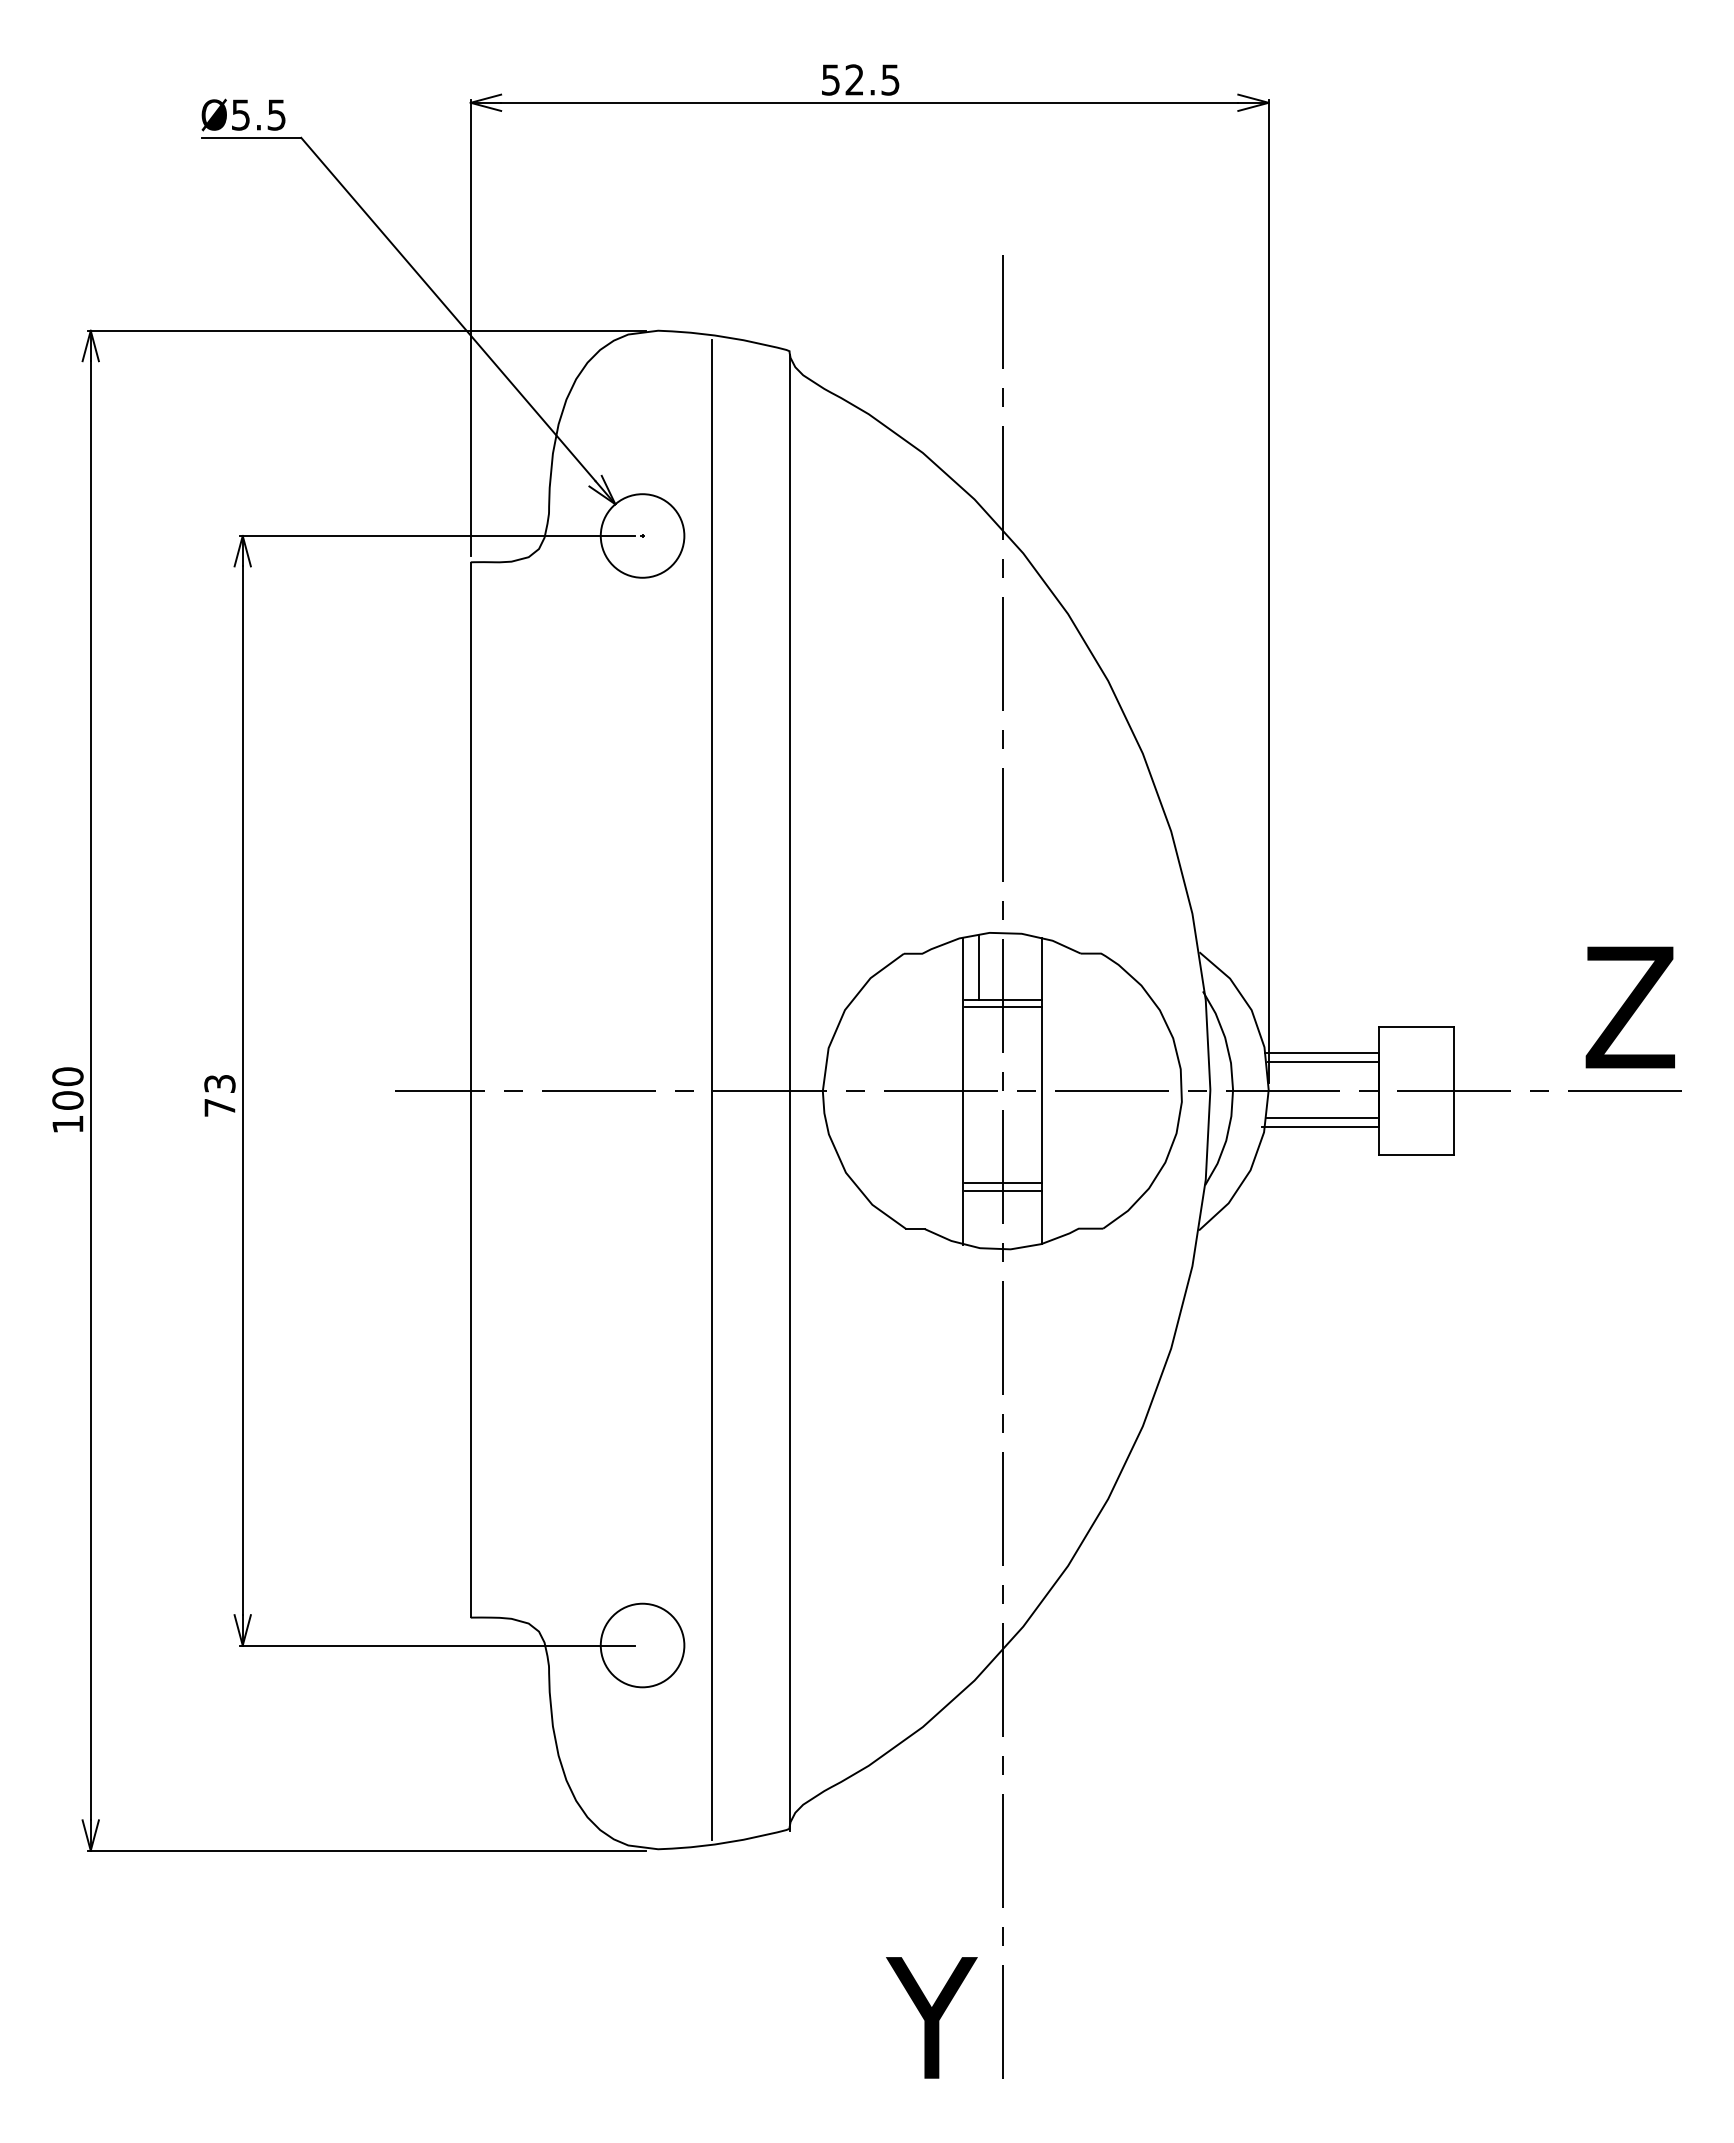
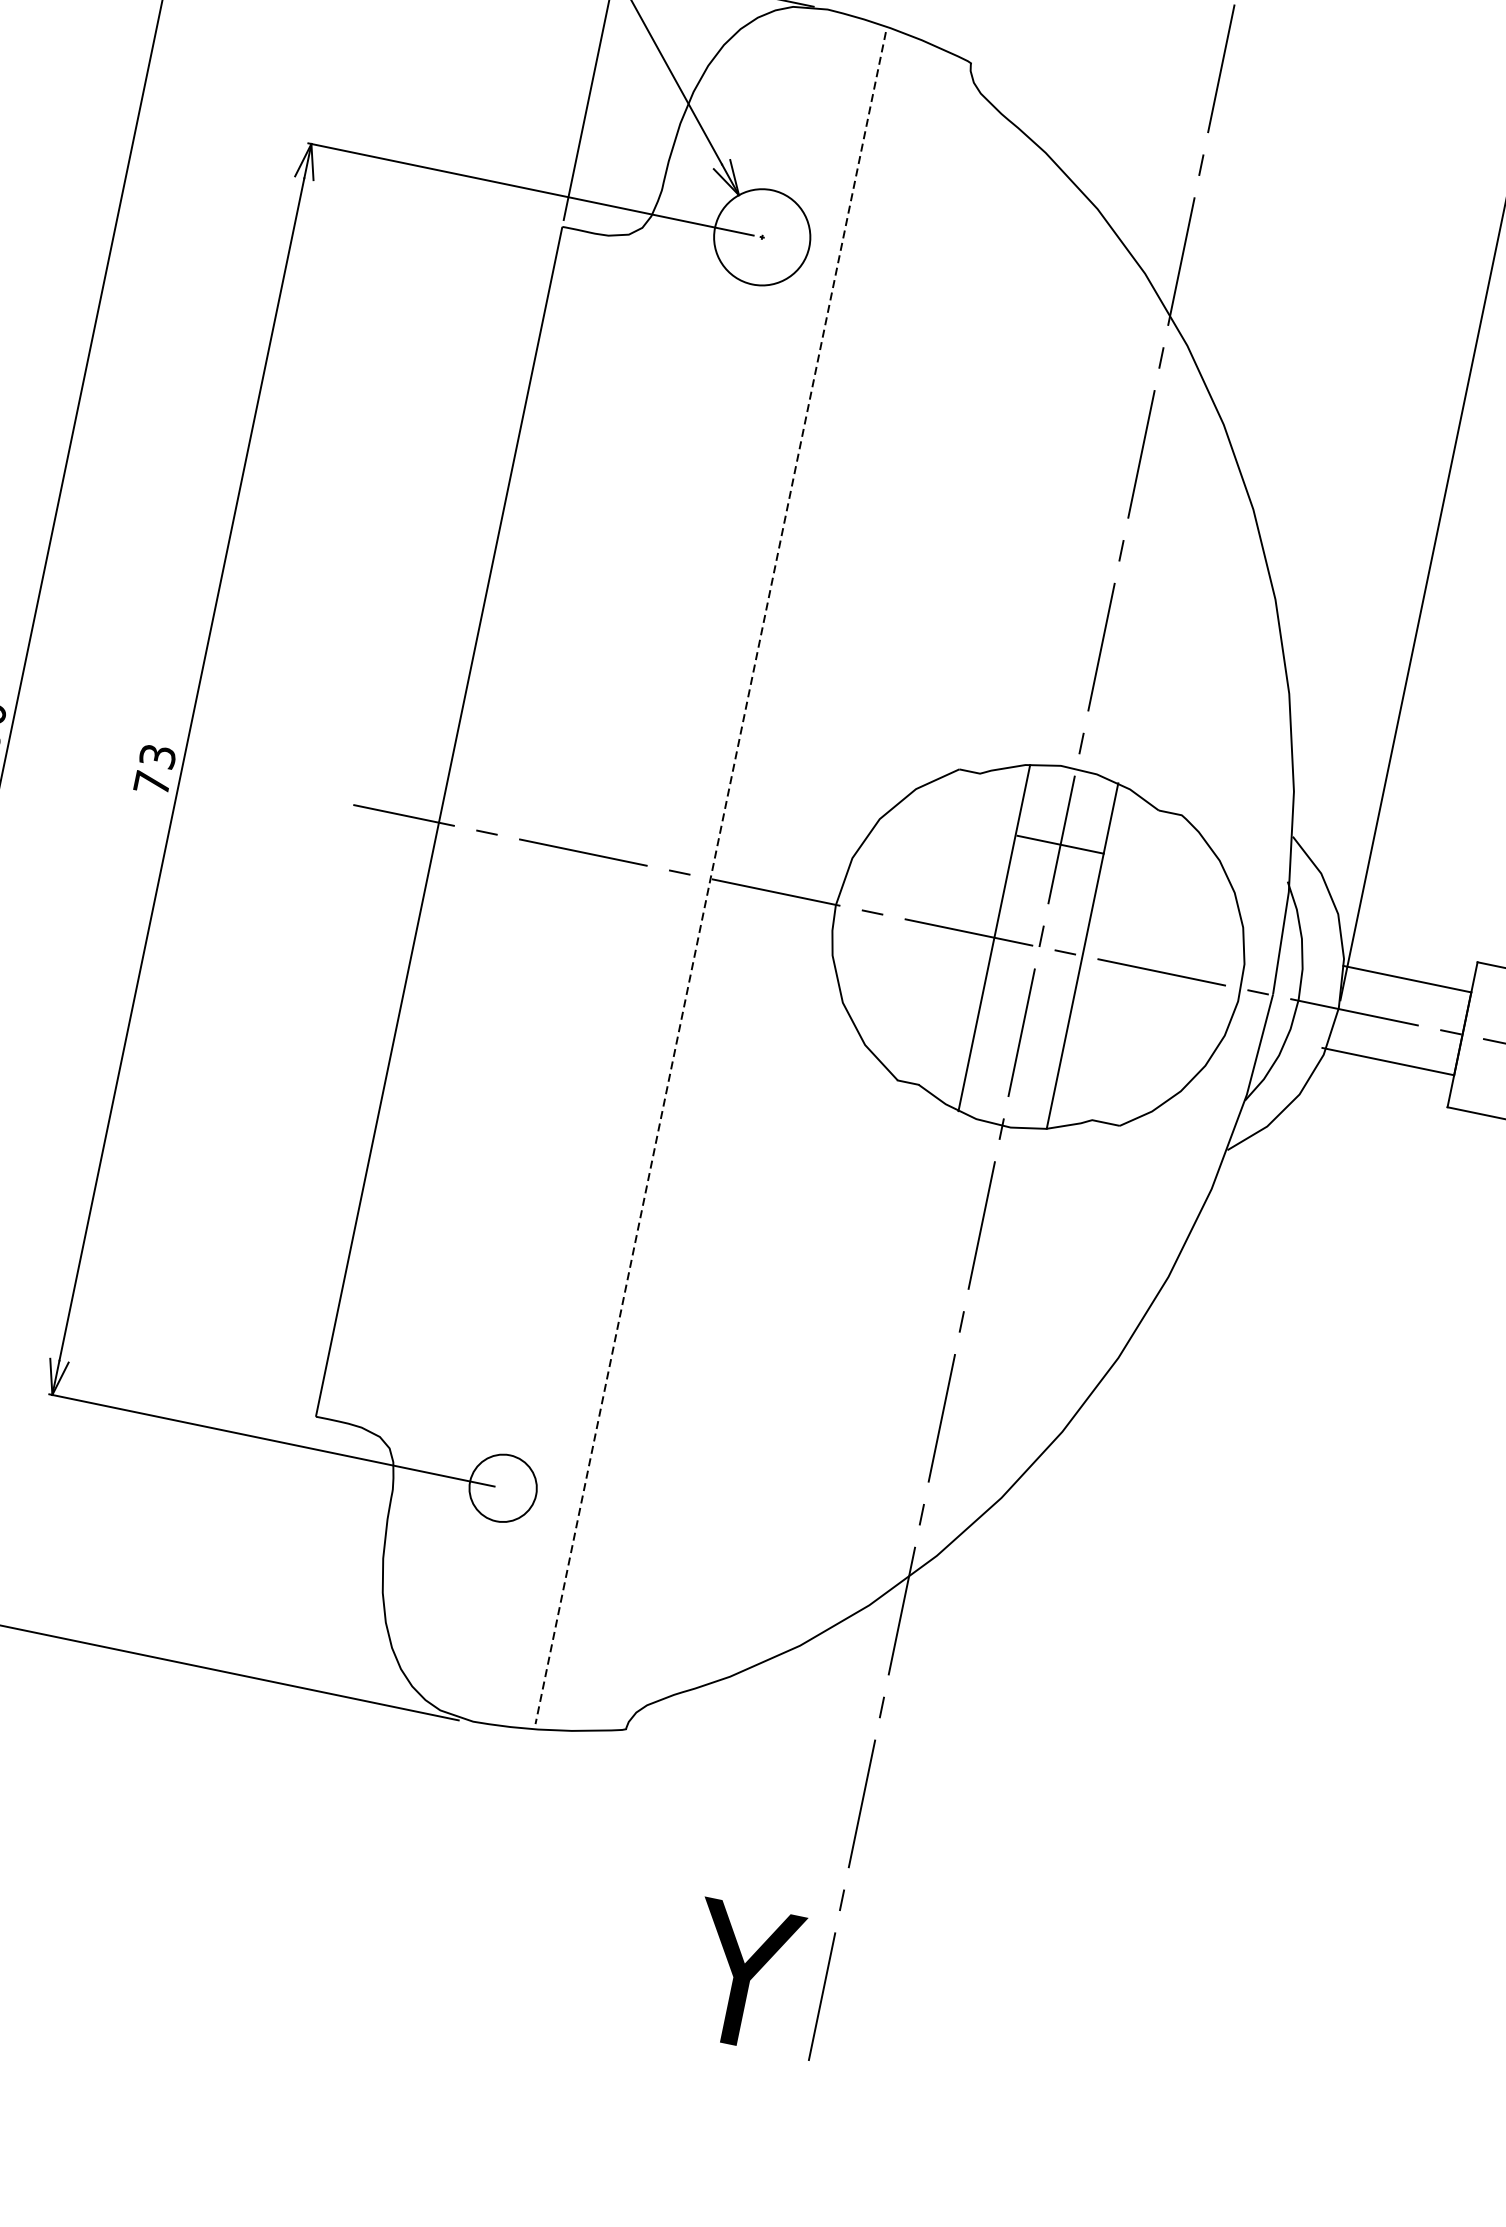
line: (979, 967) -> (1041, 802), removed
line: (1003, 1007) -> (1059, 853), removed
line: (1323, 1061) -> (1407, 988), removed
line: (711, 1090) -> (710, 878), solid -> dashed
line: (789, 1093) -> (797, 900), removed
line: (1321, 1118) -> (1391, 1052), removed
line: (1003, 1183) -> (1017, 1051), removed
line: (1003, 1190) -> (1016, 1059), removed
circle: (642, 1645) -> (503, 1488), size x0.7

